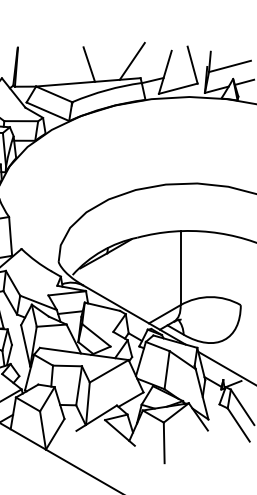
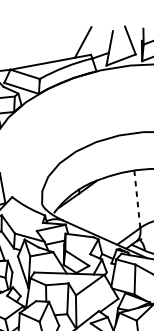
line: (88, 64) -> (49, 48), removed
line: (180, 268) -> (137, 199), solid -> dashed

